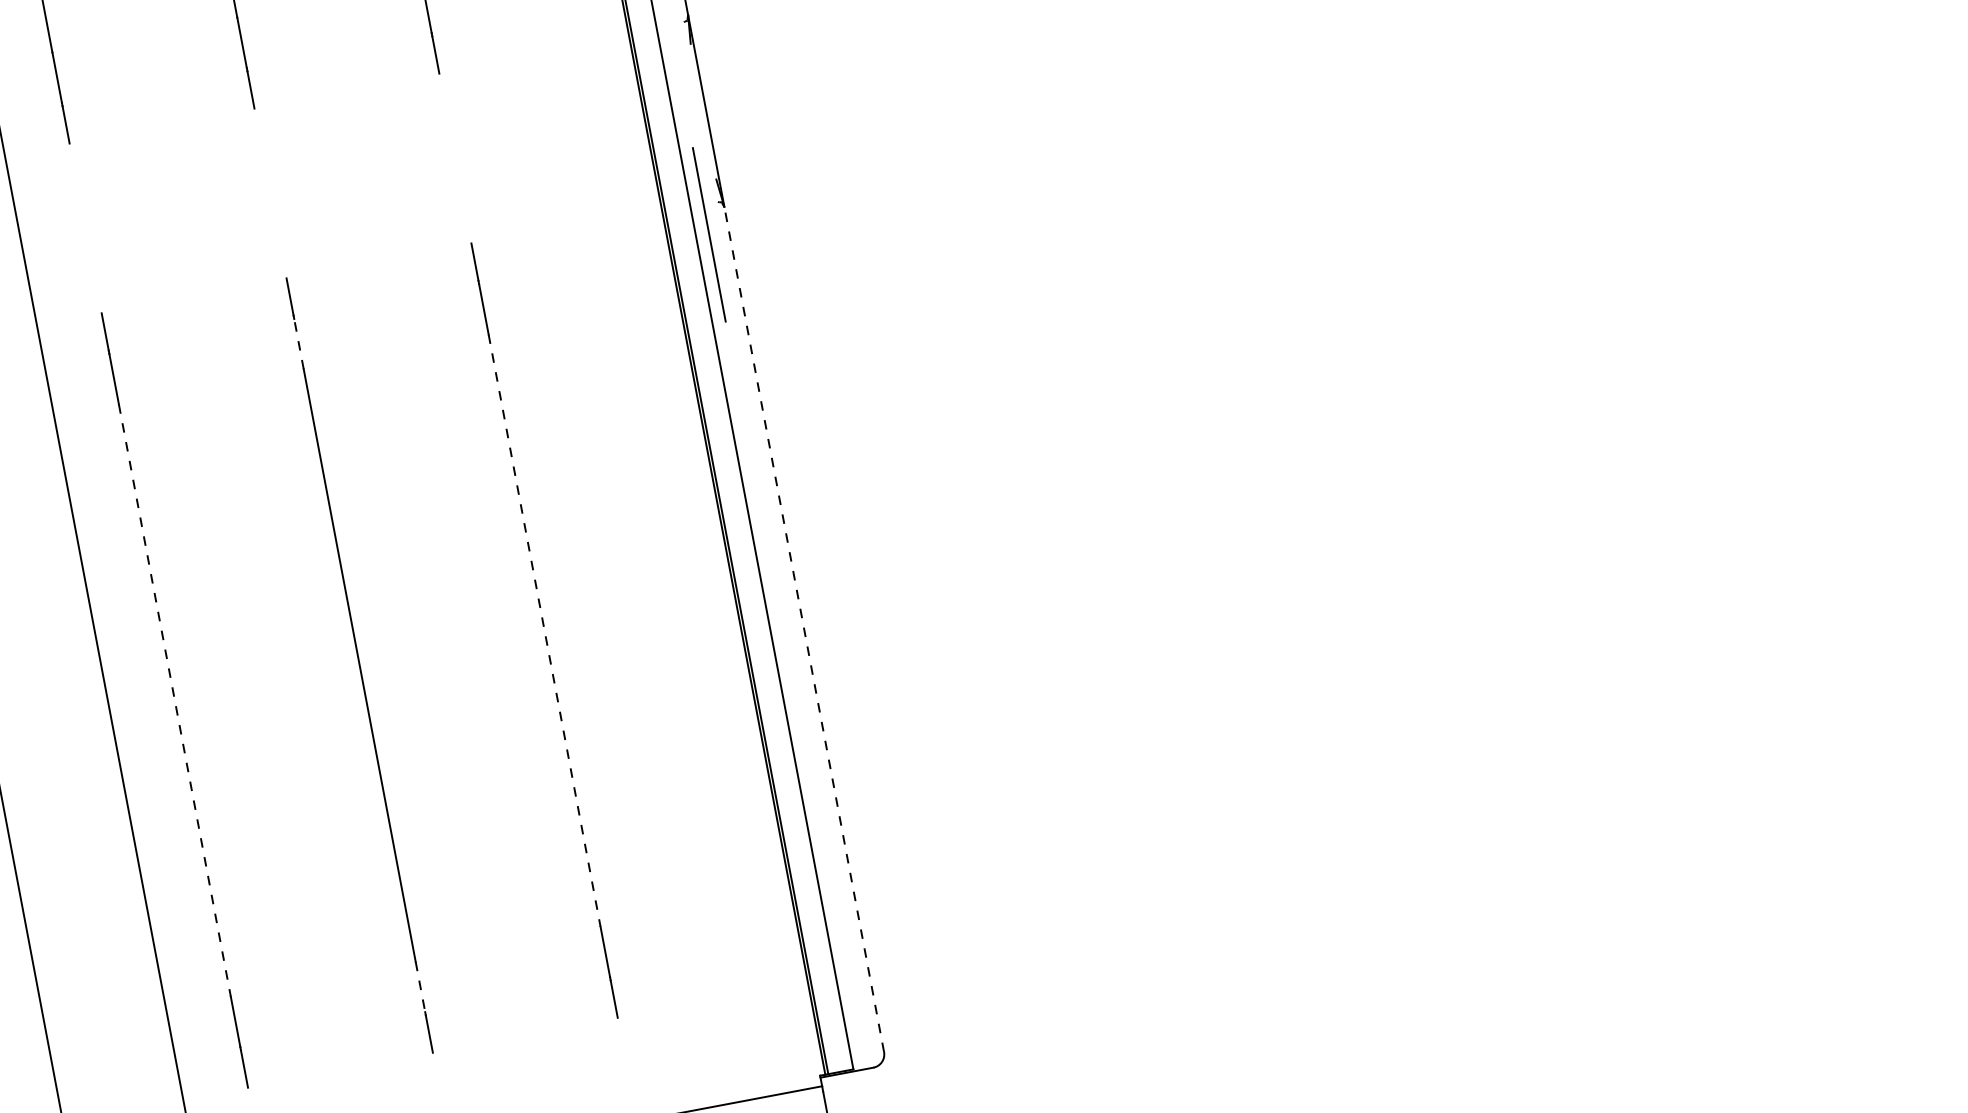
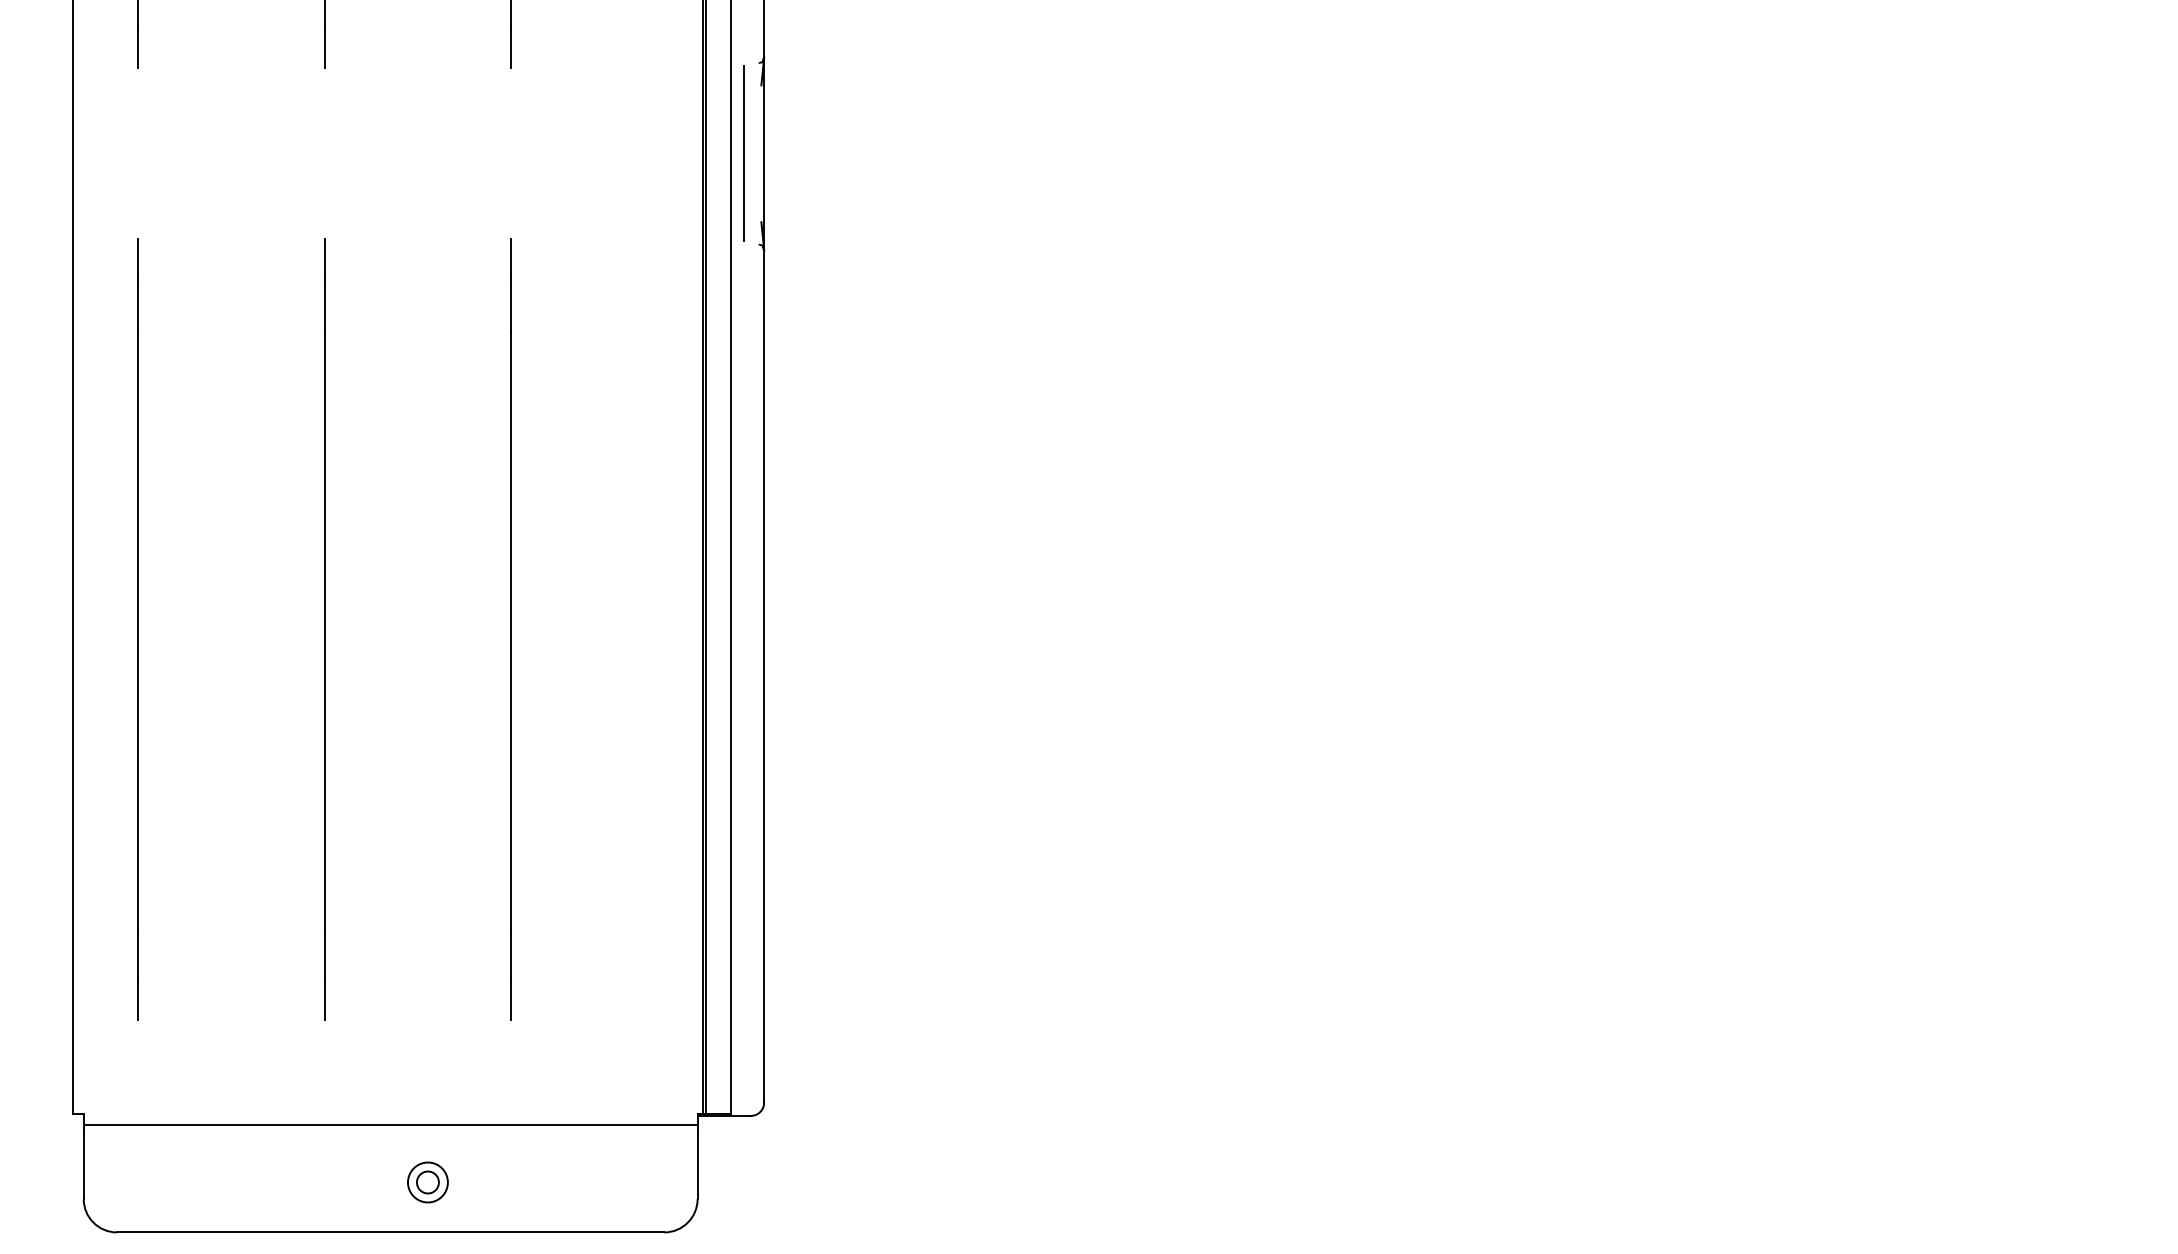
line: (708, 234) -> (743, 153), moved
line: (298, 343) -> (324, 305), dashed -> solid
line: (804, 628) -> (764, 675), dashed -> solid
line: (544, 630) -> (511, 629), dashed -> solid
line: (174, 700) -> (138, 629), dashed -> solid
line: (420, 987) -> (324, 954), dashed -> solid

